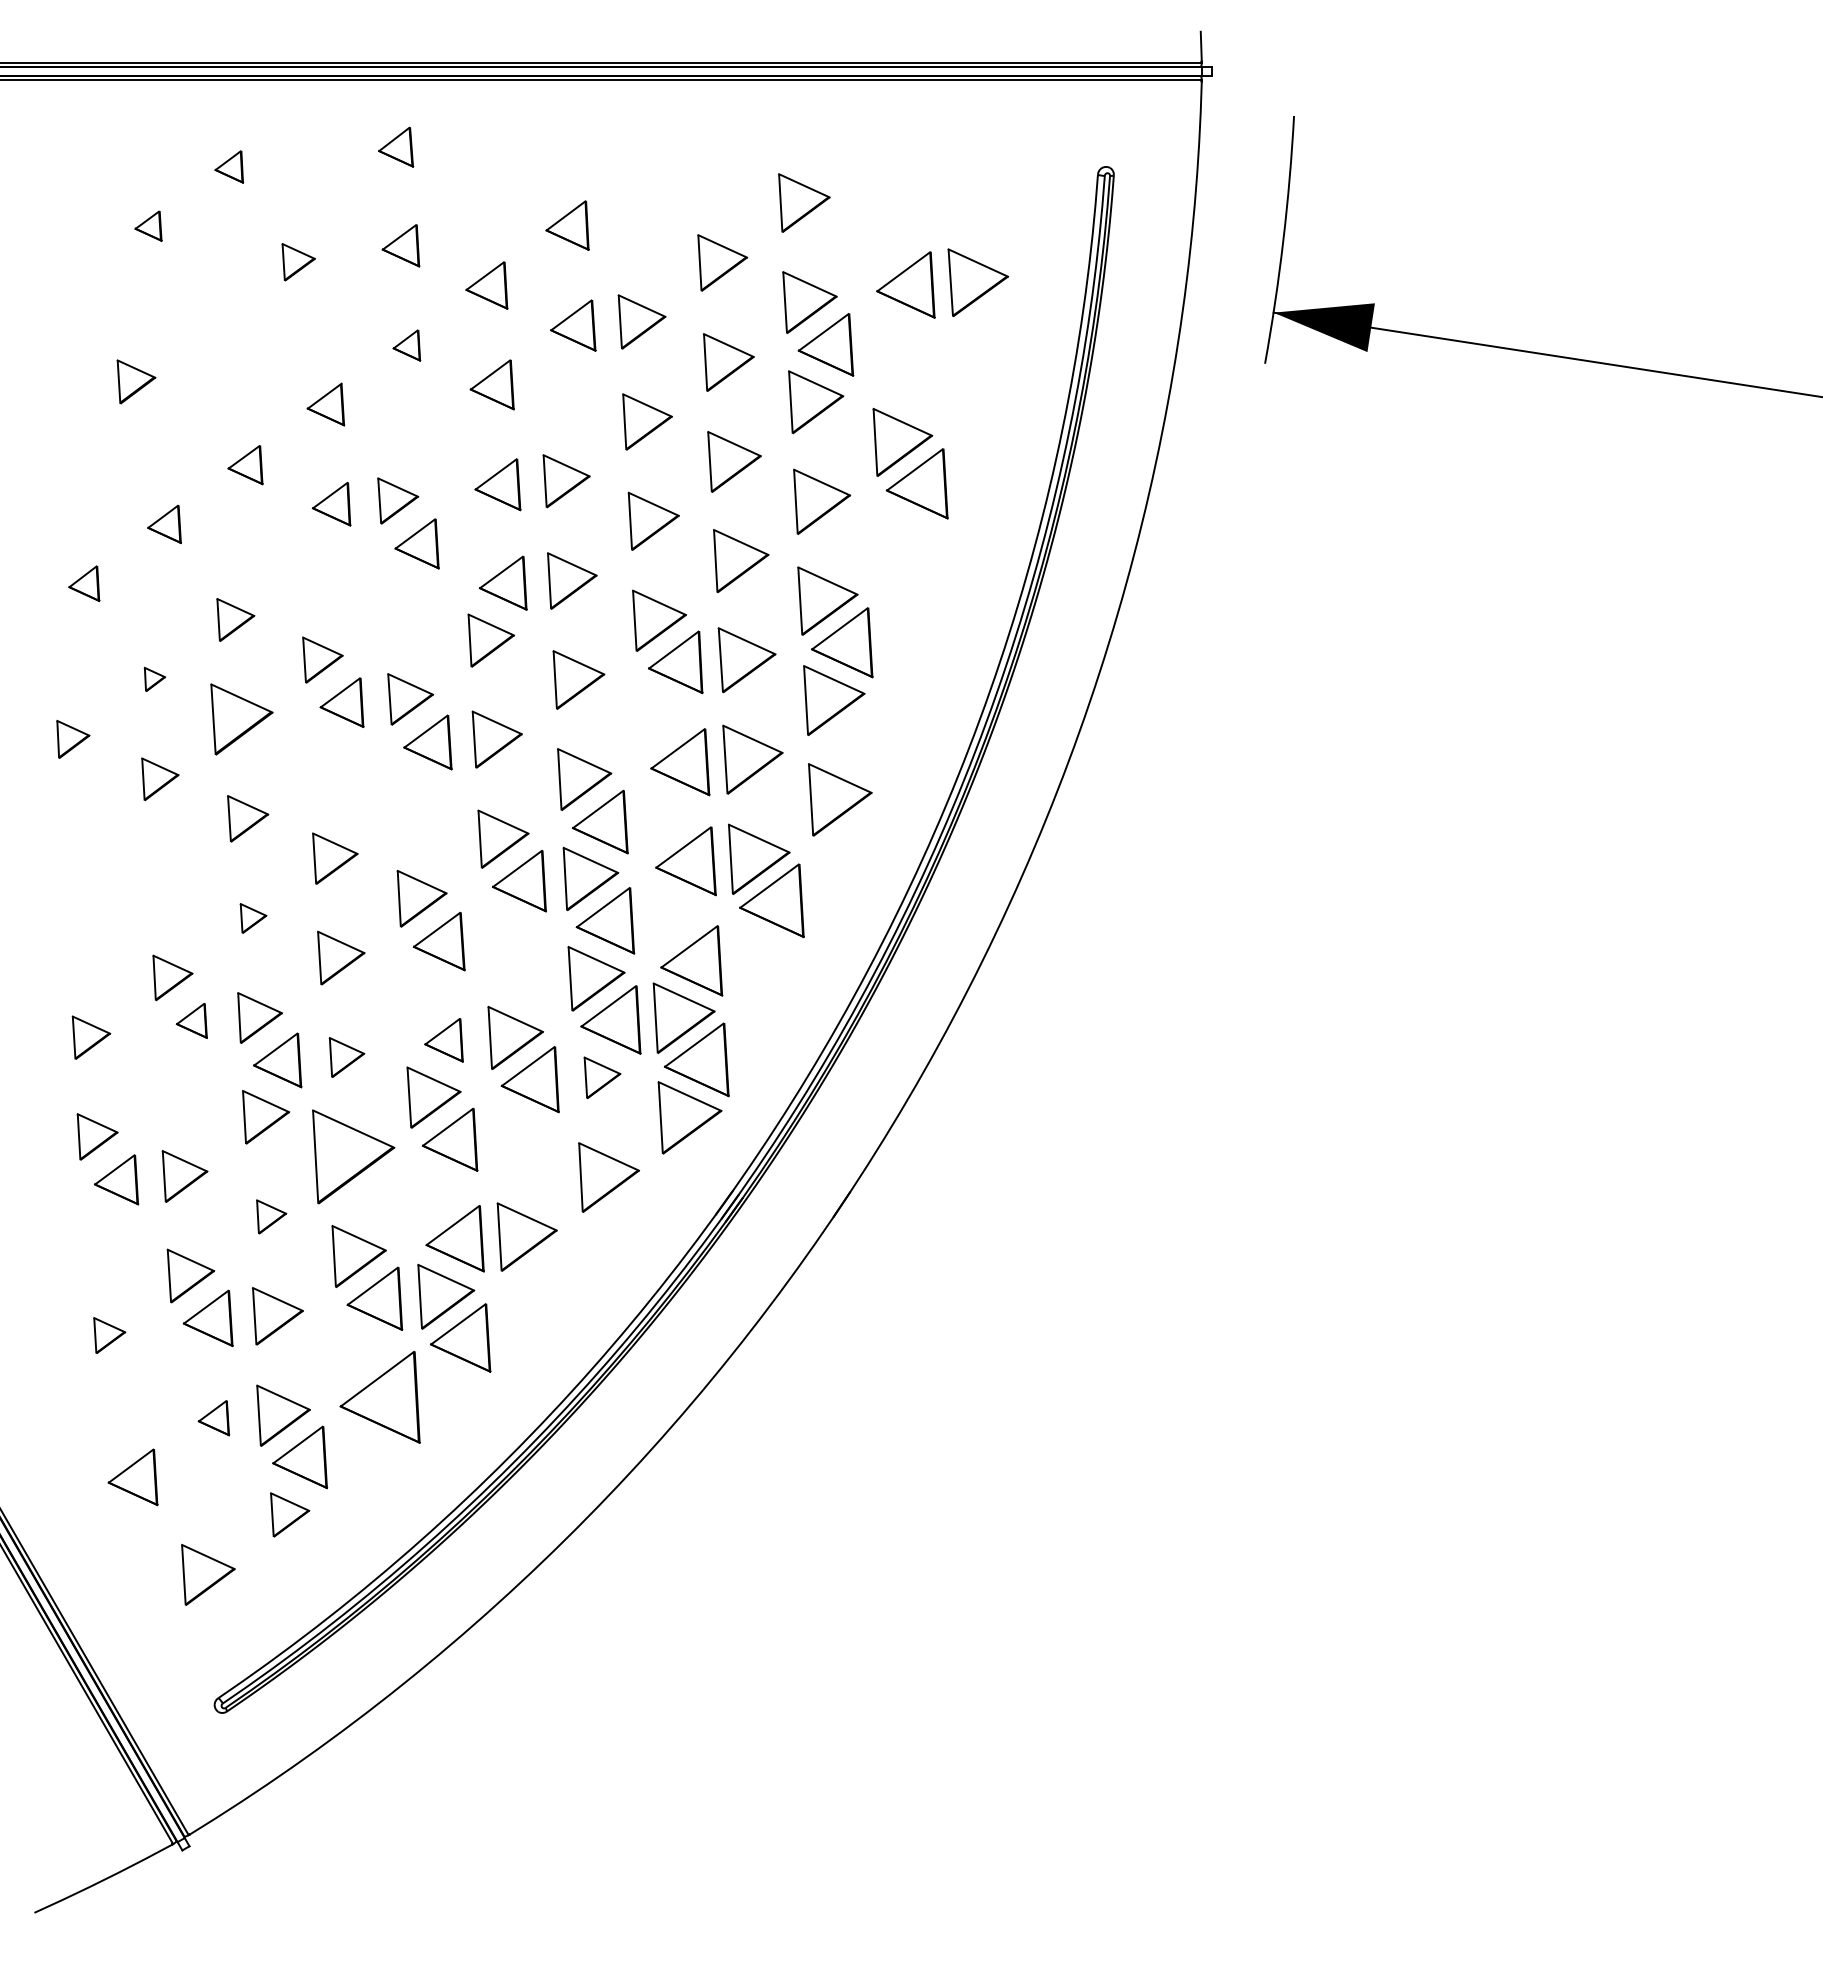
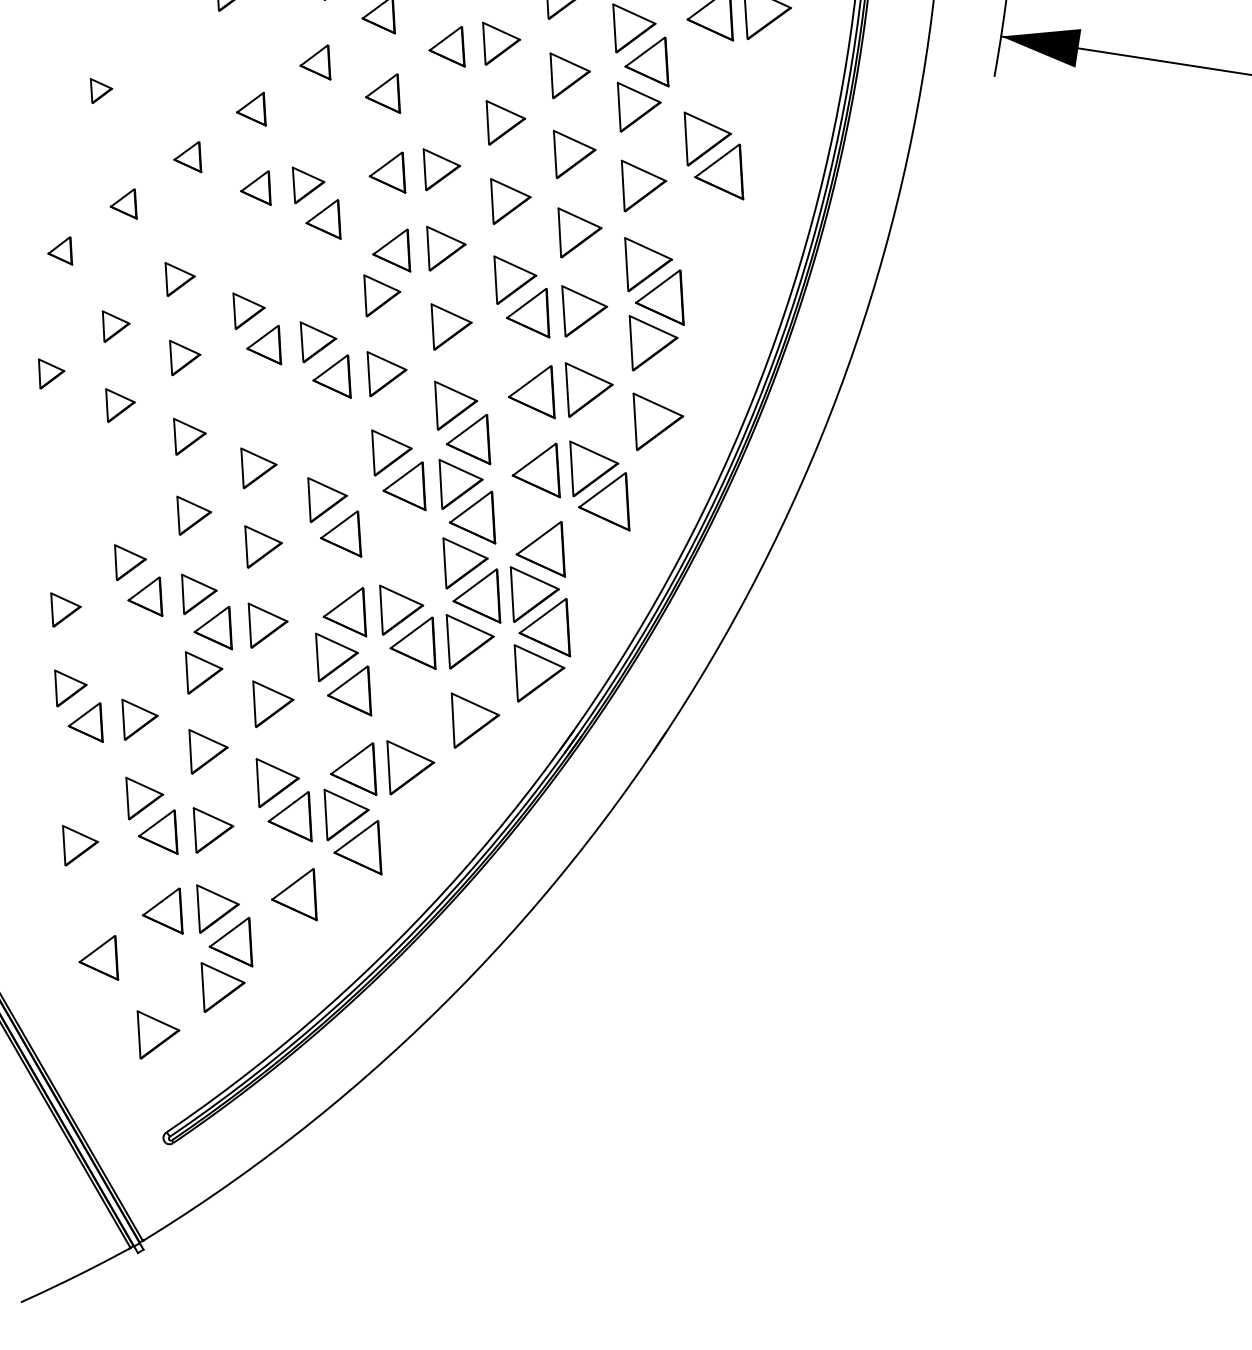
part: (406, 345) -> (315, 62), size x1.43
part: (135, 381) -> (100, 90), size x0.71
part: (154, 679) -> (115, 326), size x1.67
part: (242, 718) -> (185, 357), size x0.62
part: (253, 918) -> (194, 515), size x1.67
part: (191, 1020) -> (145, 596), size x1.43
part: (443, 1039) -> (344, 611), size x1.43
part: (346, 1057) -> (267, 625), size x1.43
part: (602, 1077) -> (470, 641), size x1.67
part: (353, 1156) -> (273, 704), size x0.62
part: (271, 1216) -> (208, 751), size x1.67
part: (109, 1335) -> (80, 845), size x1.43
part: (380, 1396) -> (294, 893), size x0.71
part: (213, 1417) -> (162, 910), size x1.67
part: (289, 1514) -> (222, 987), size x1.43

